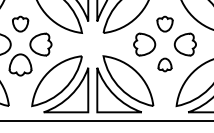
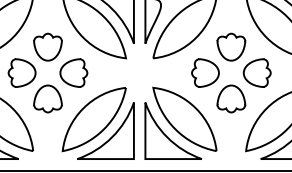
part: (20, 23) -> (47, 46), size x1.43
part: (165, 23) -> (231, 46), size x1.43
part: (165, 64) -> (231, 98), size x1.67

